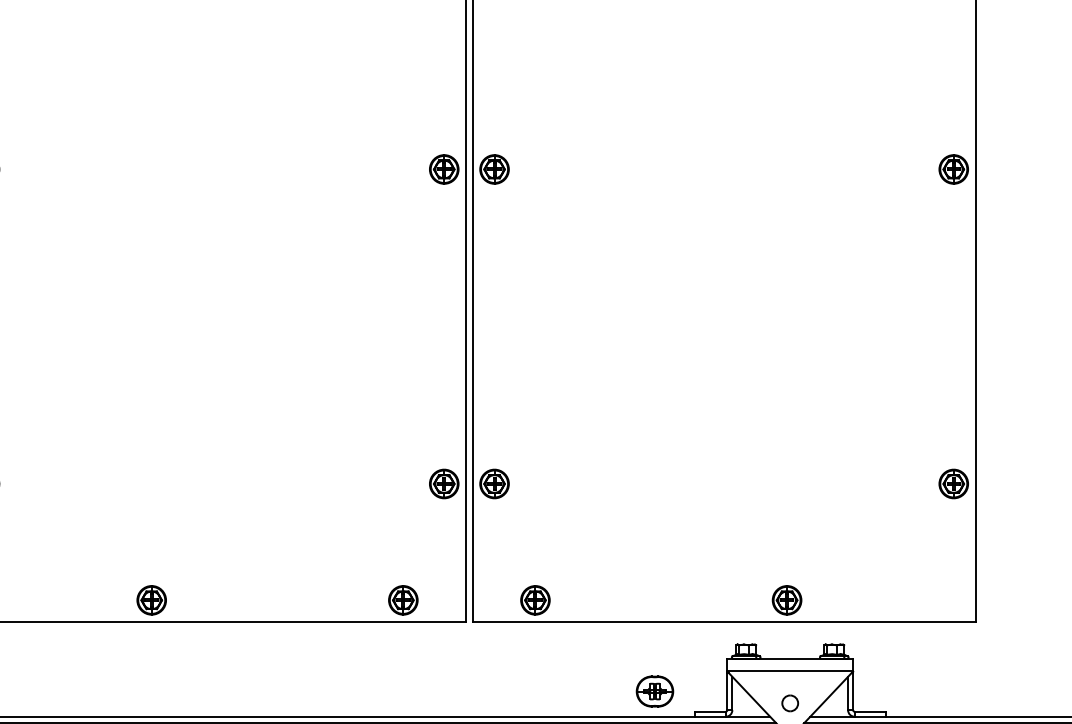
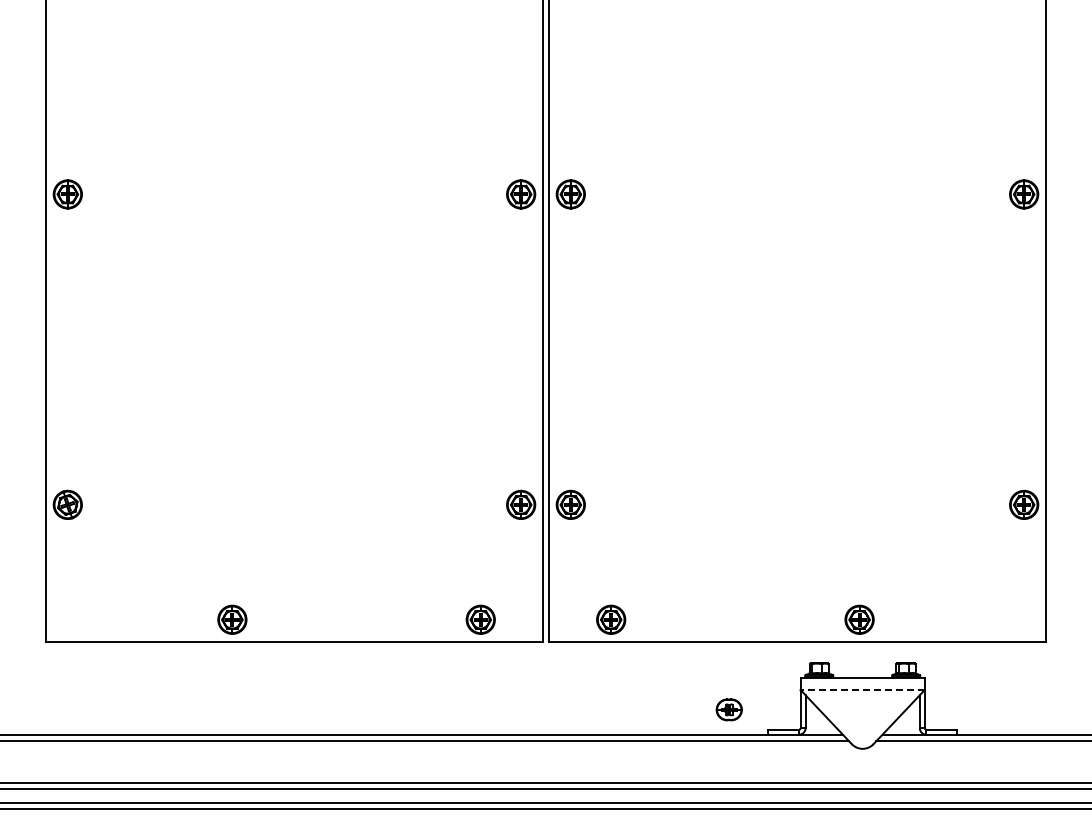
line: (790, 670) -> (862, 689), solid -> dashed
part: (655, 691) -> (729, 709), size x0.7
part: (790, 703) -> (862, 721), removed

